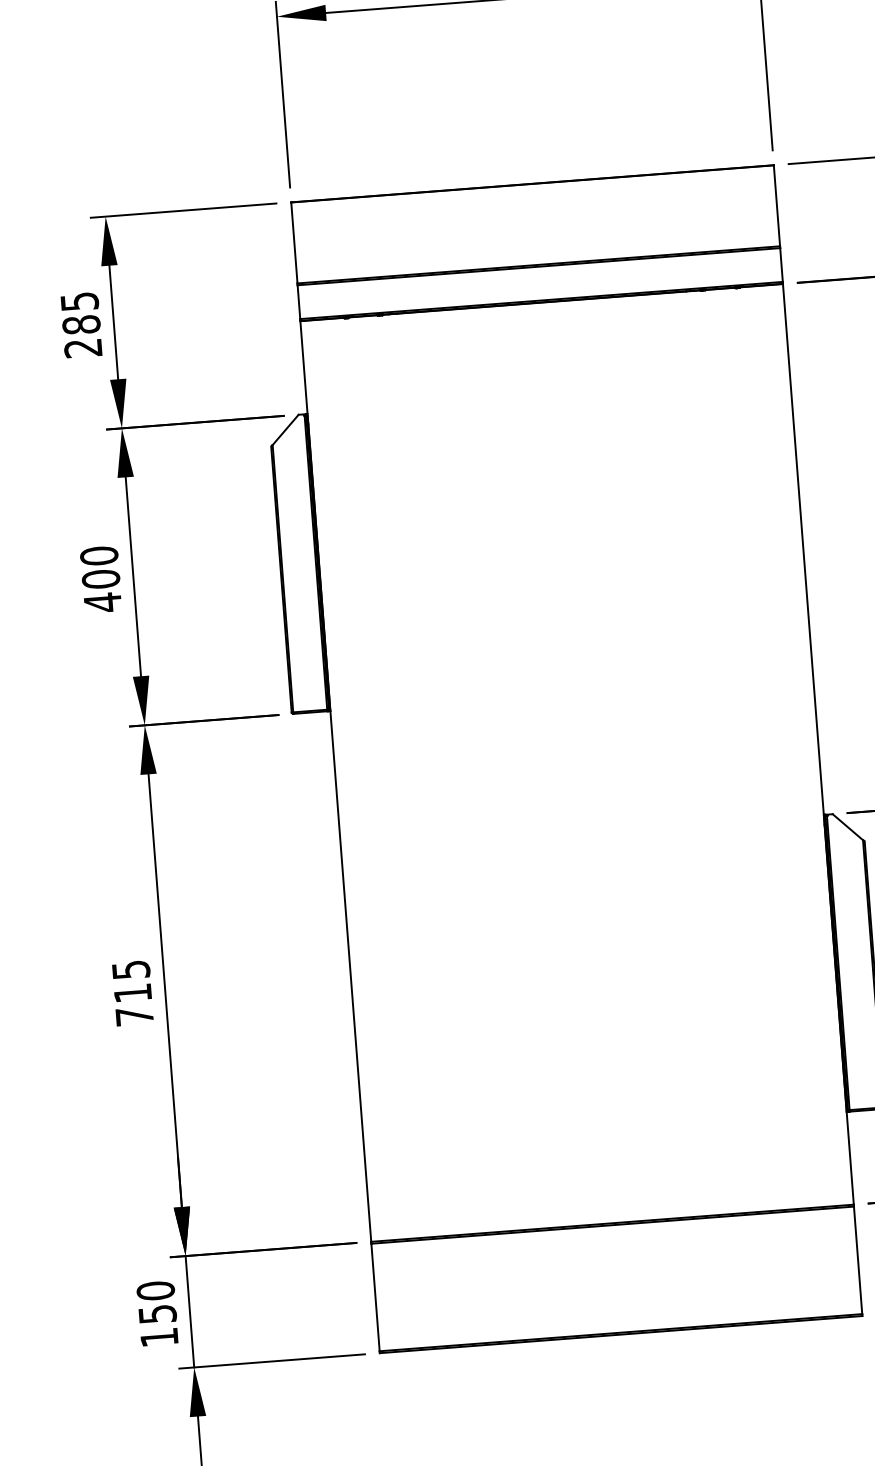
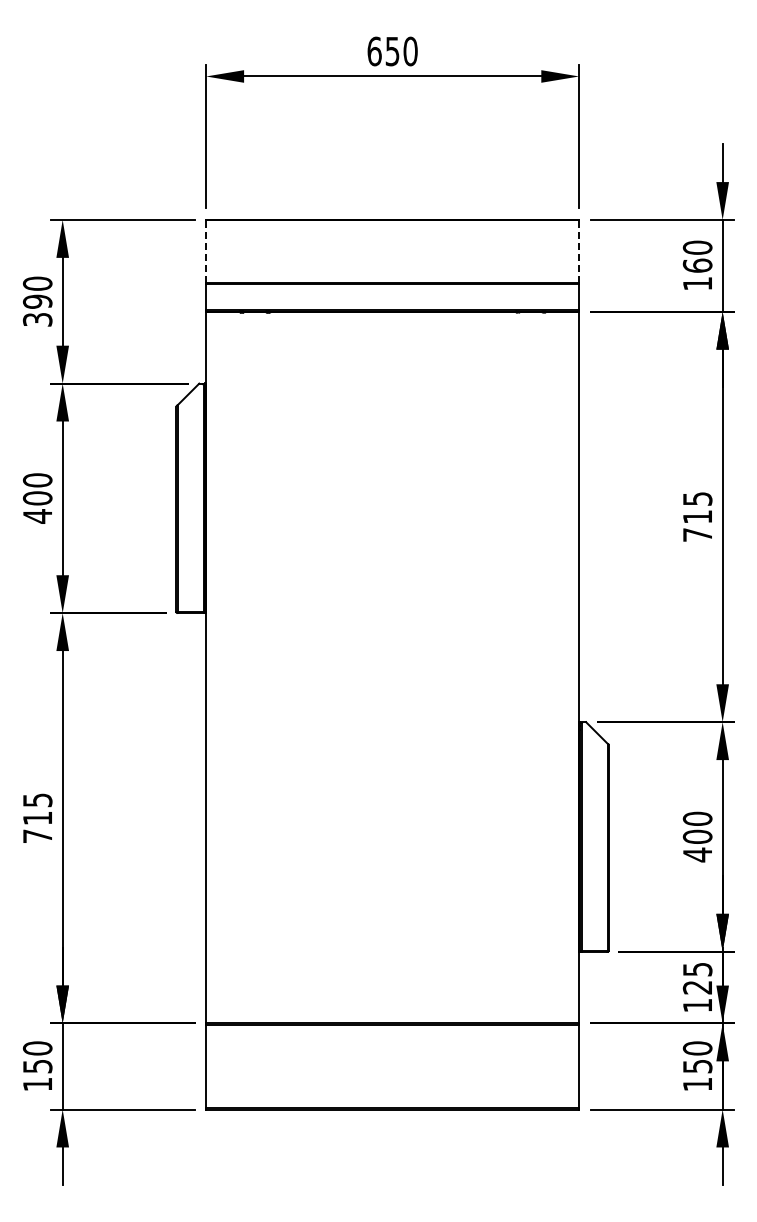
line: (777, 204) -> (579, 250), solid -> dashed
line: (294, 241) -> (206, 250), solid -> dashed
text: (81, 324) -> (37, 301), 285 -> 390

